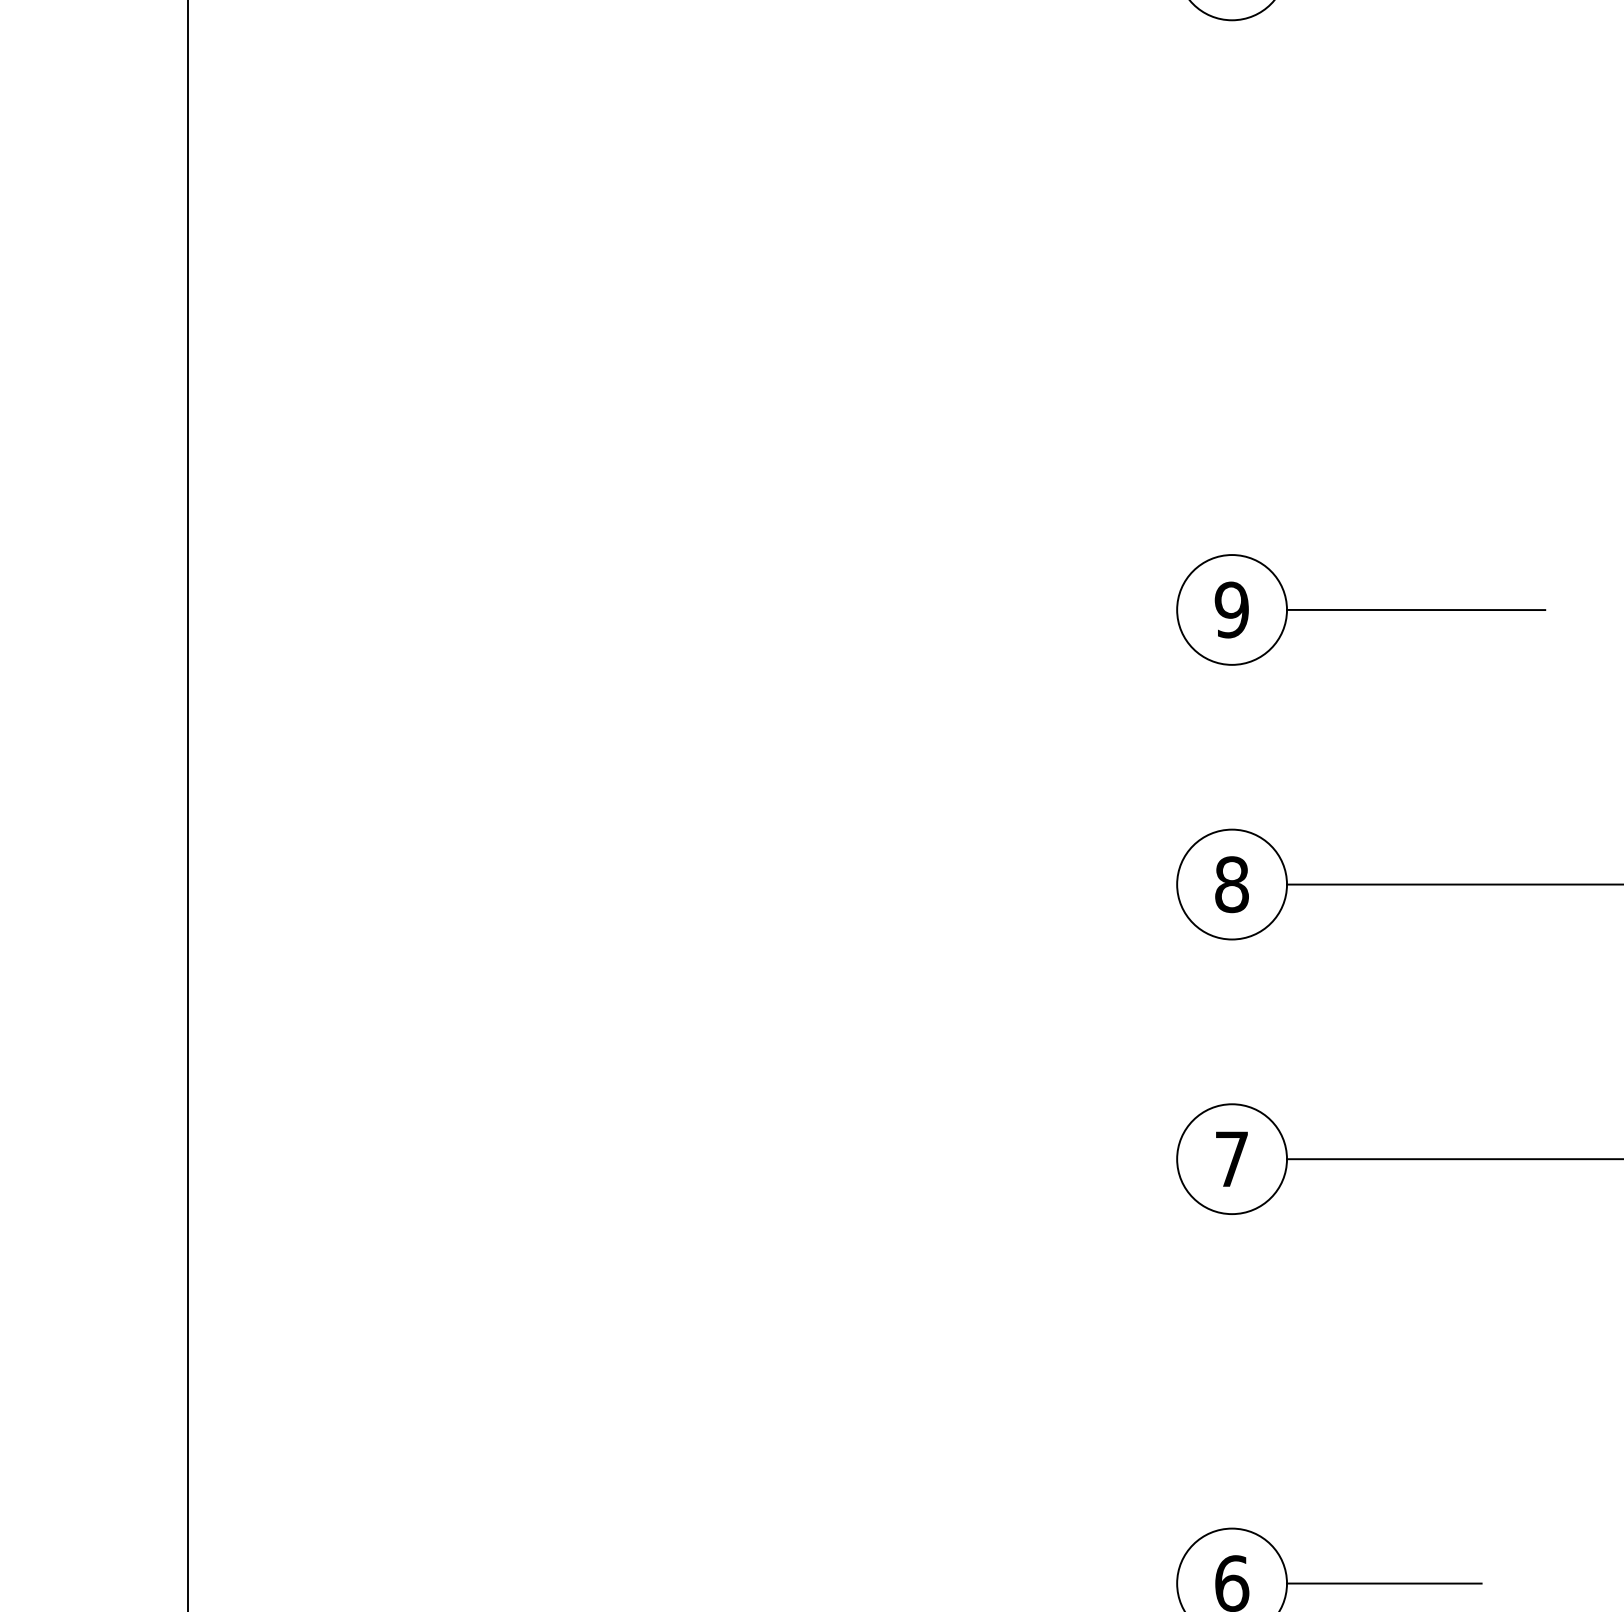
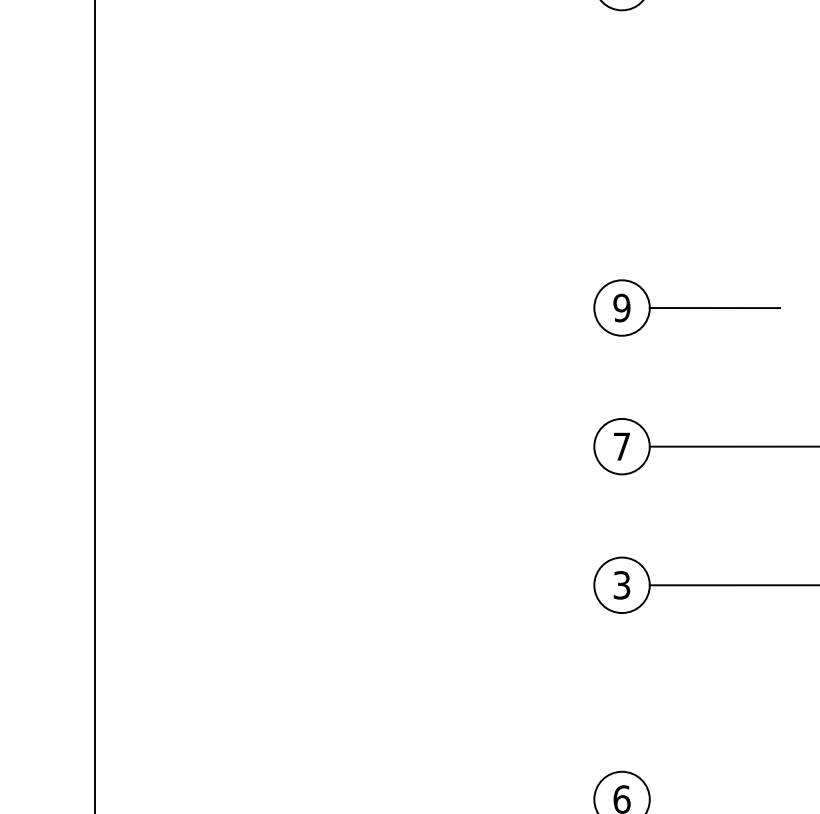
text: (1230, 884) -> (621, 446), 8 -> 7
text: (1230, 1159) -> (621, 585), 7 -> 3
line: (1383, 1583) -> (698, 799), removed

